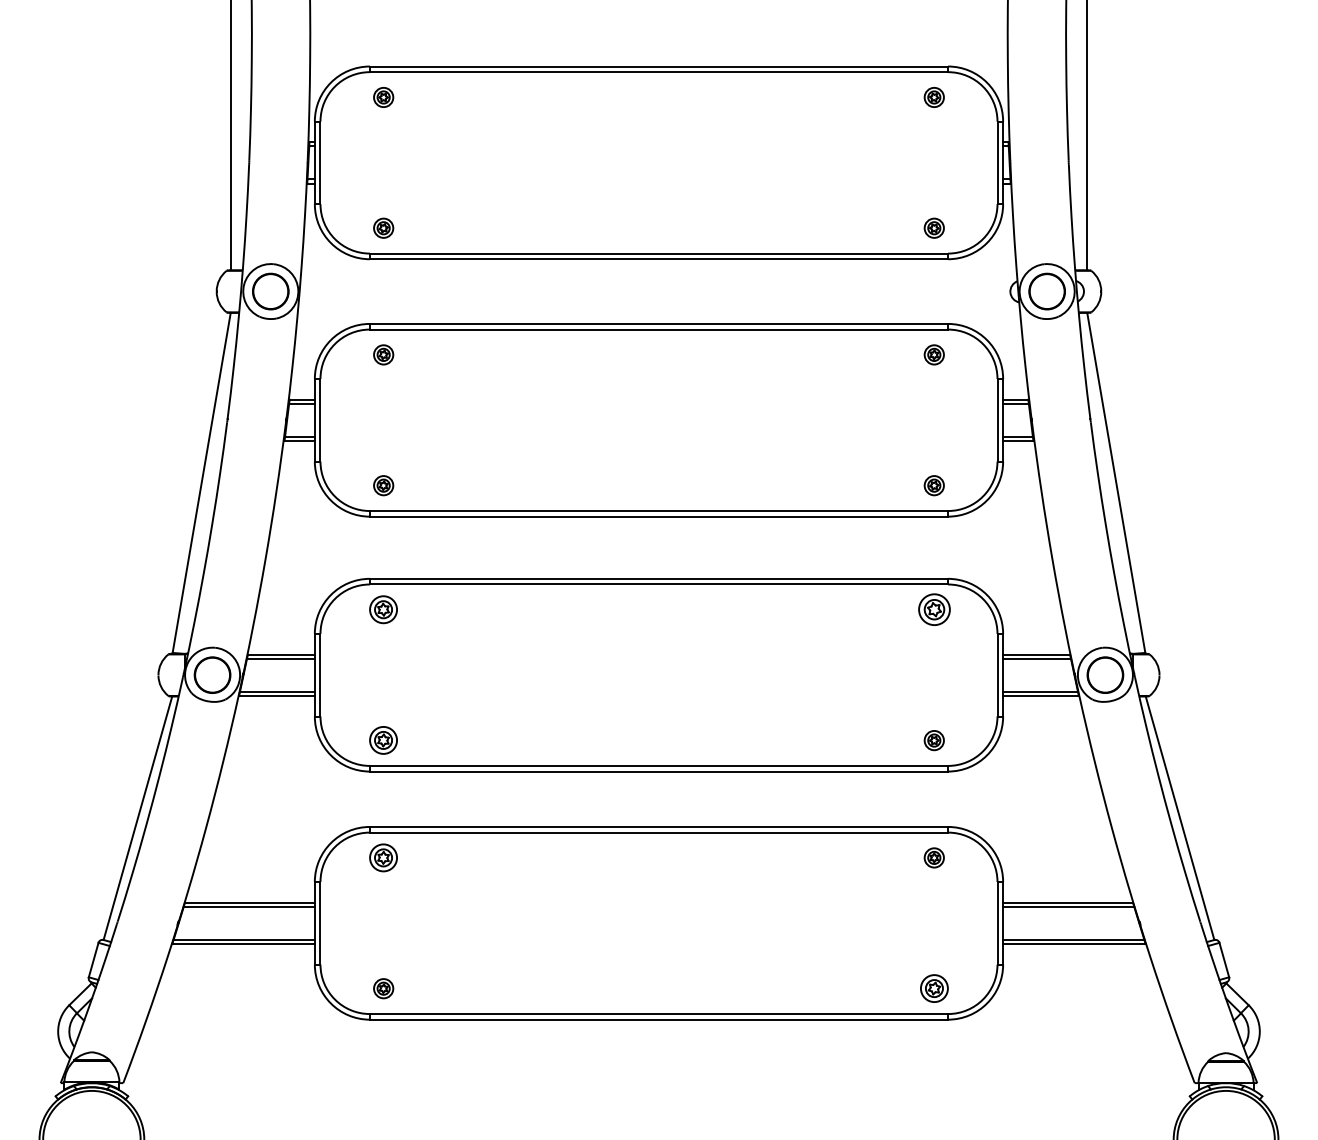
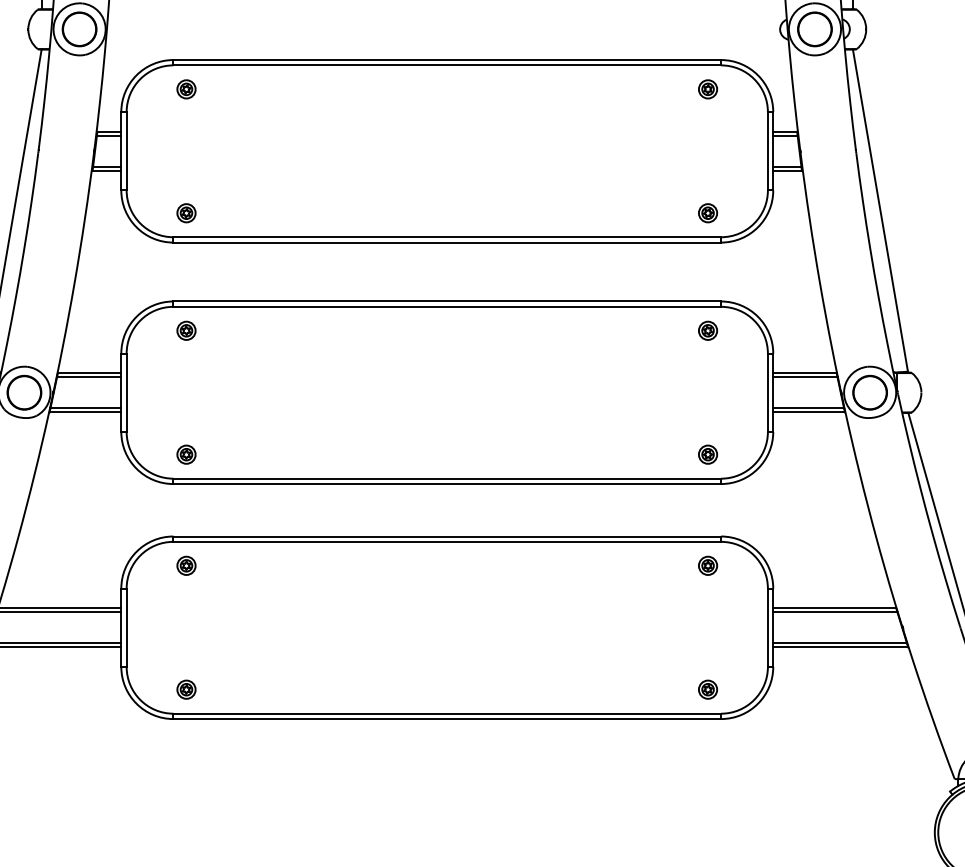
part: (383, 609) -> (186, 330), size x0.71
part: (933, 609) -> (707, 330), size x0.62
part: (383, 740) -> (186, 454), size x0.71
part: (383, 857) -> (186, 565), size x0.71
part: (933, 988) -> (707, 689), size x0.71

